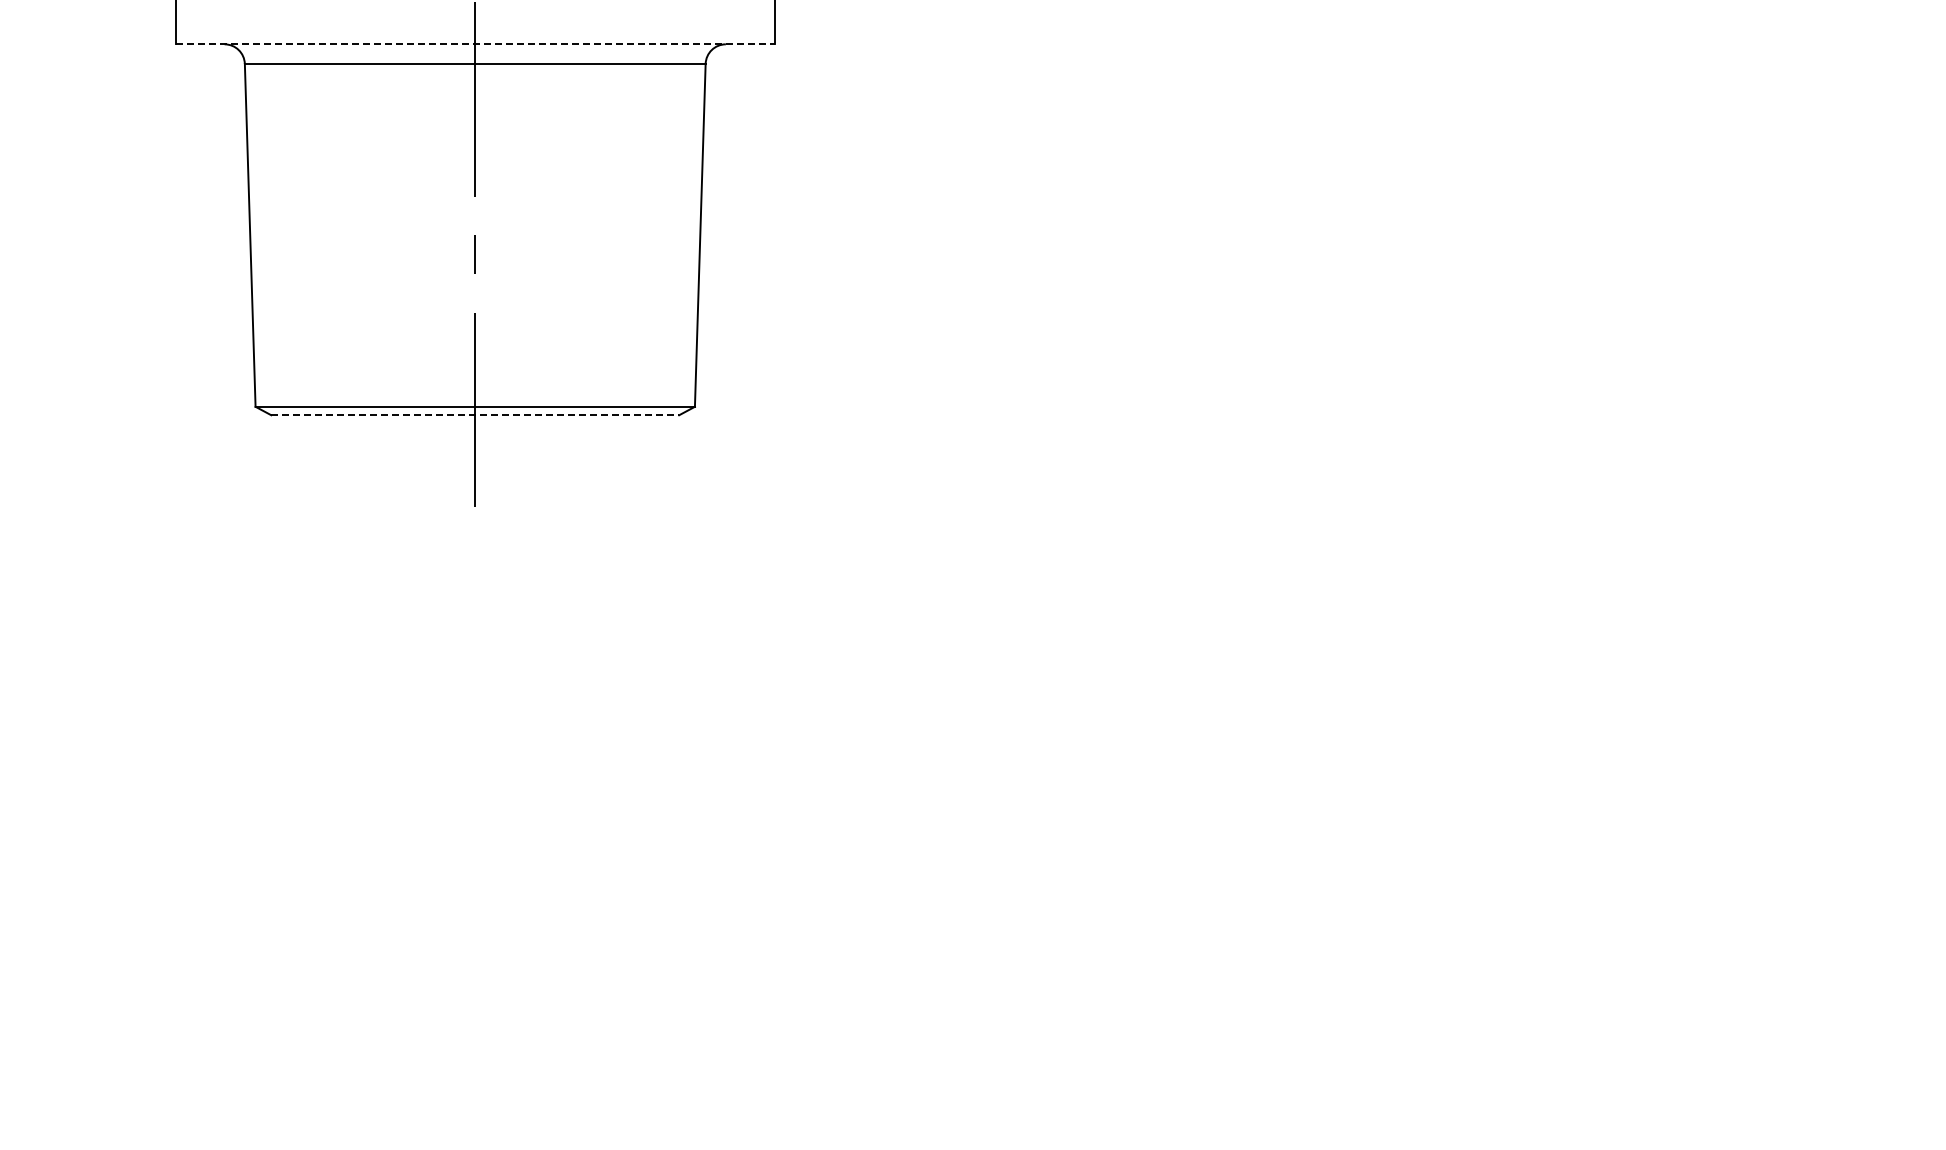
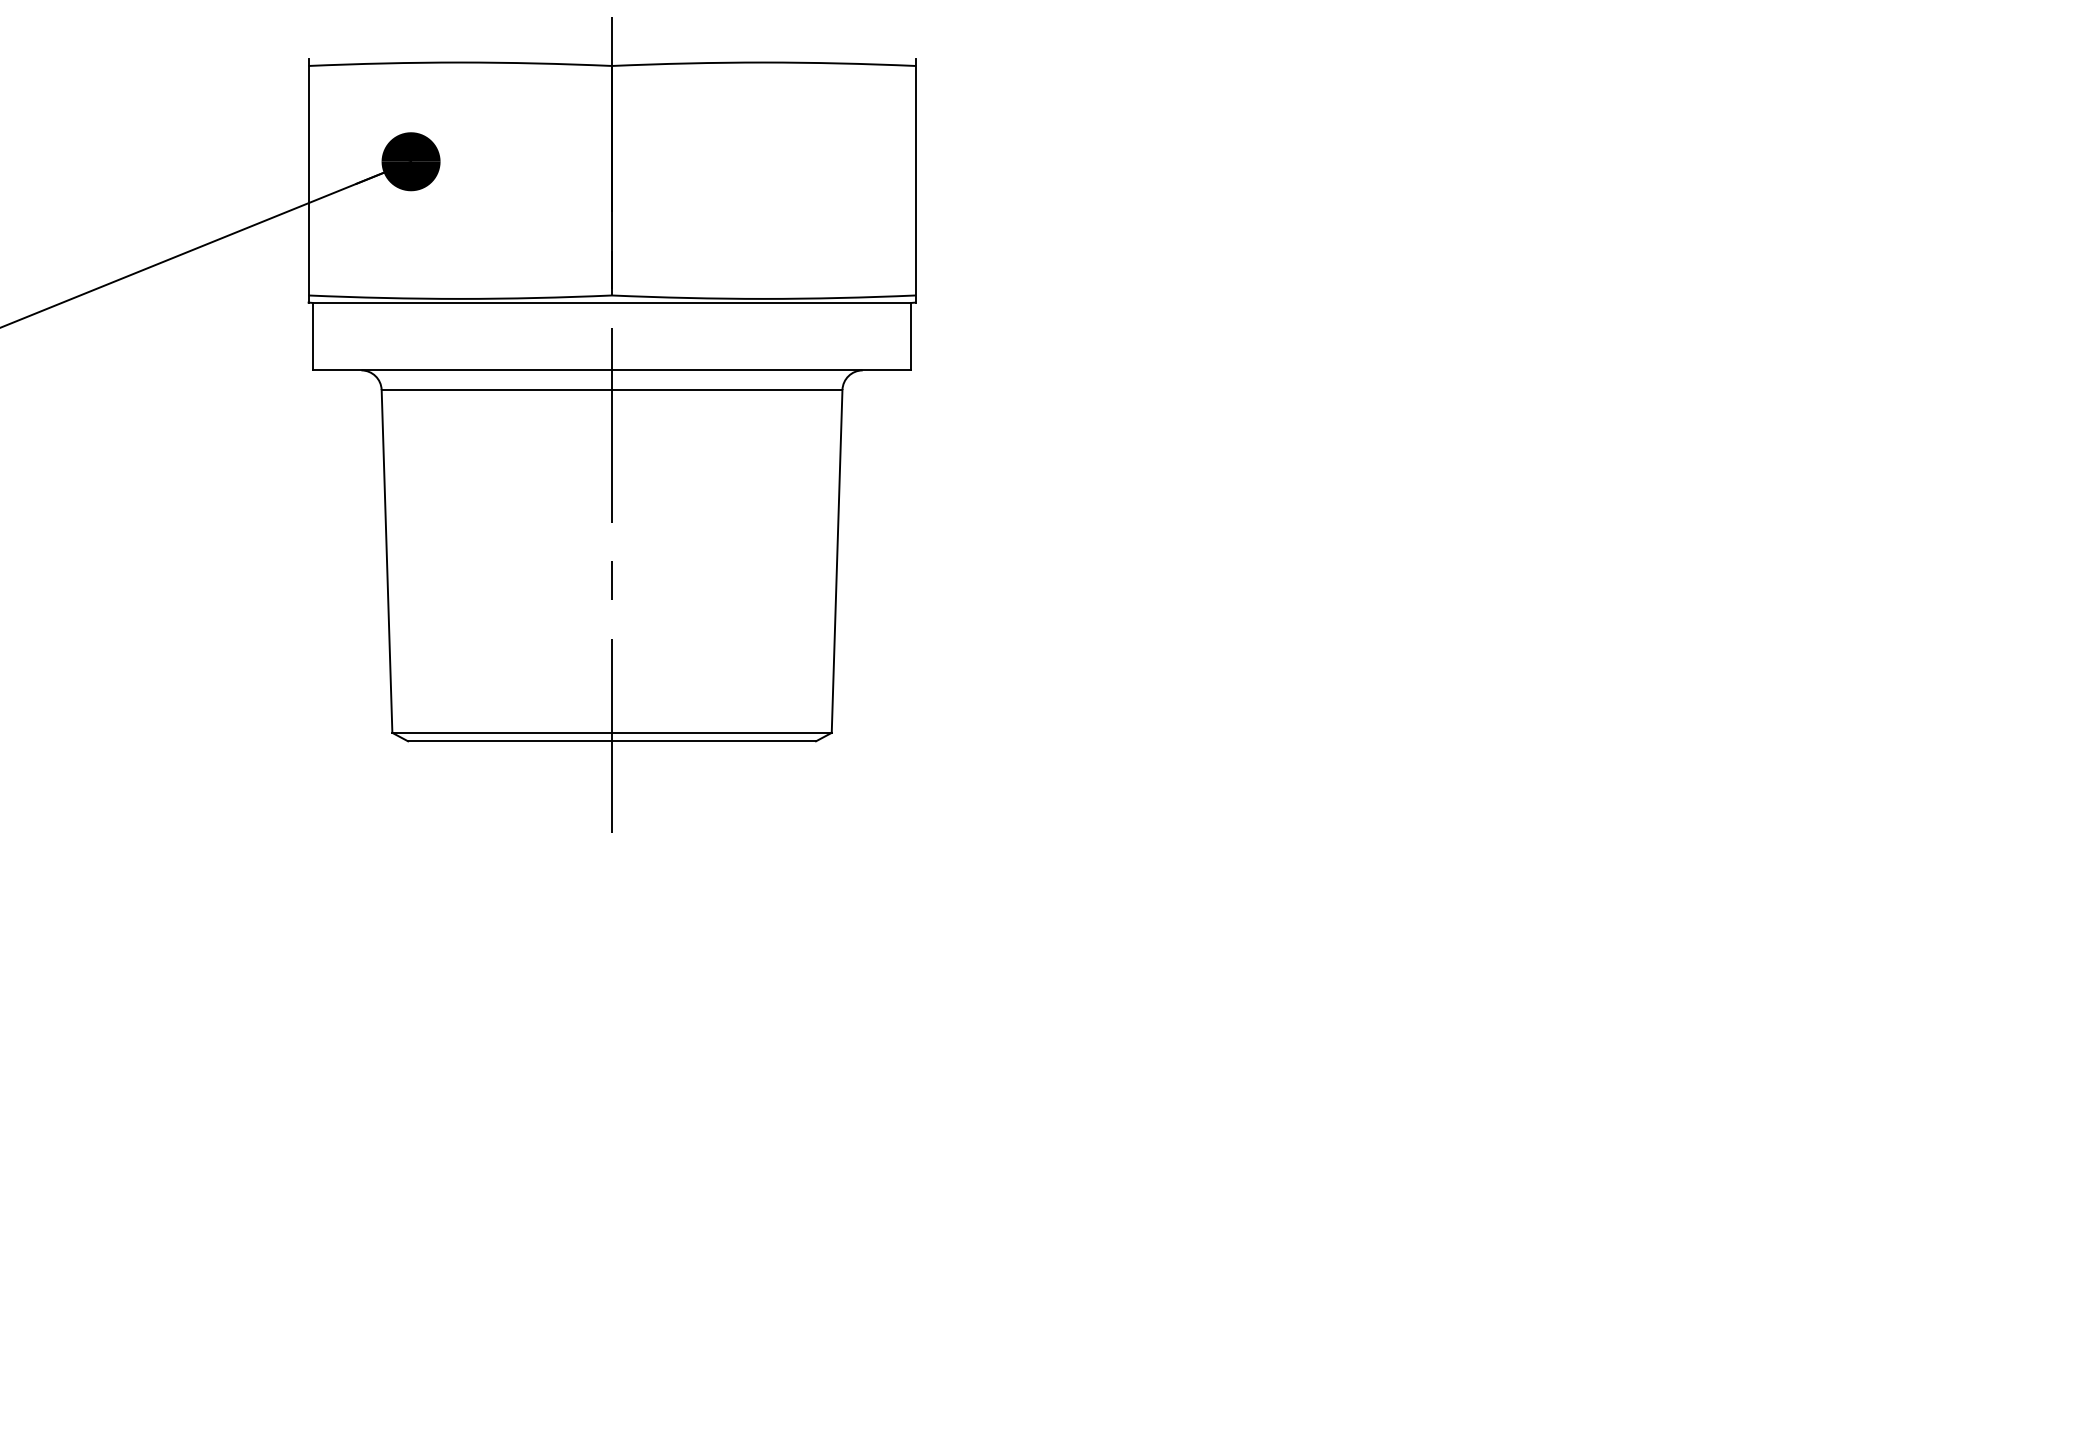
line: (475, 44) -> (612, 370), dashed -> solid
line: (475, 415) -> (612, 741), dashed -> solid

